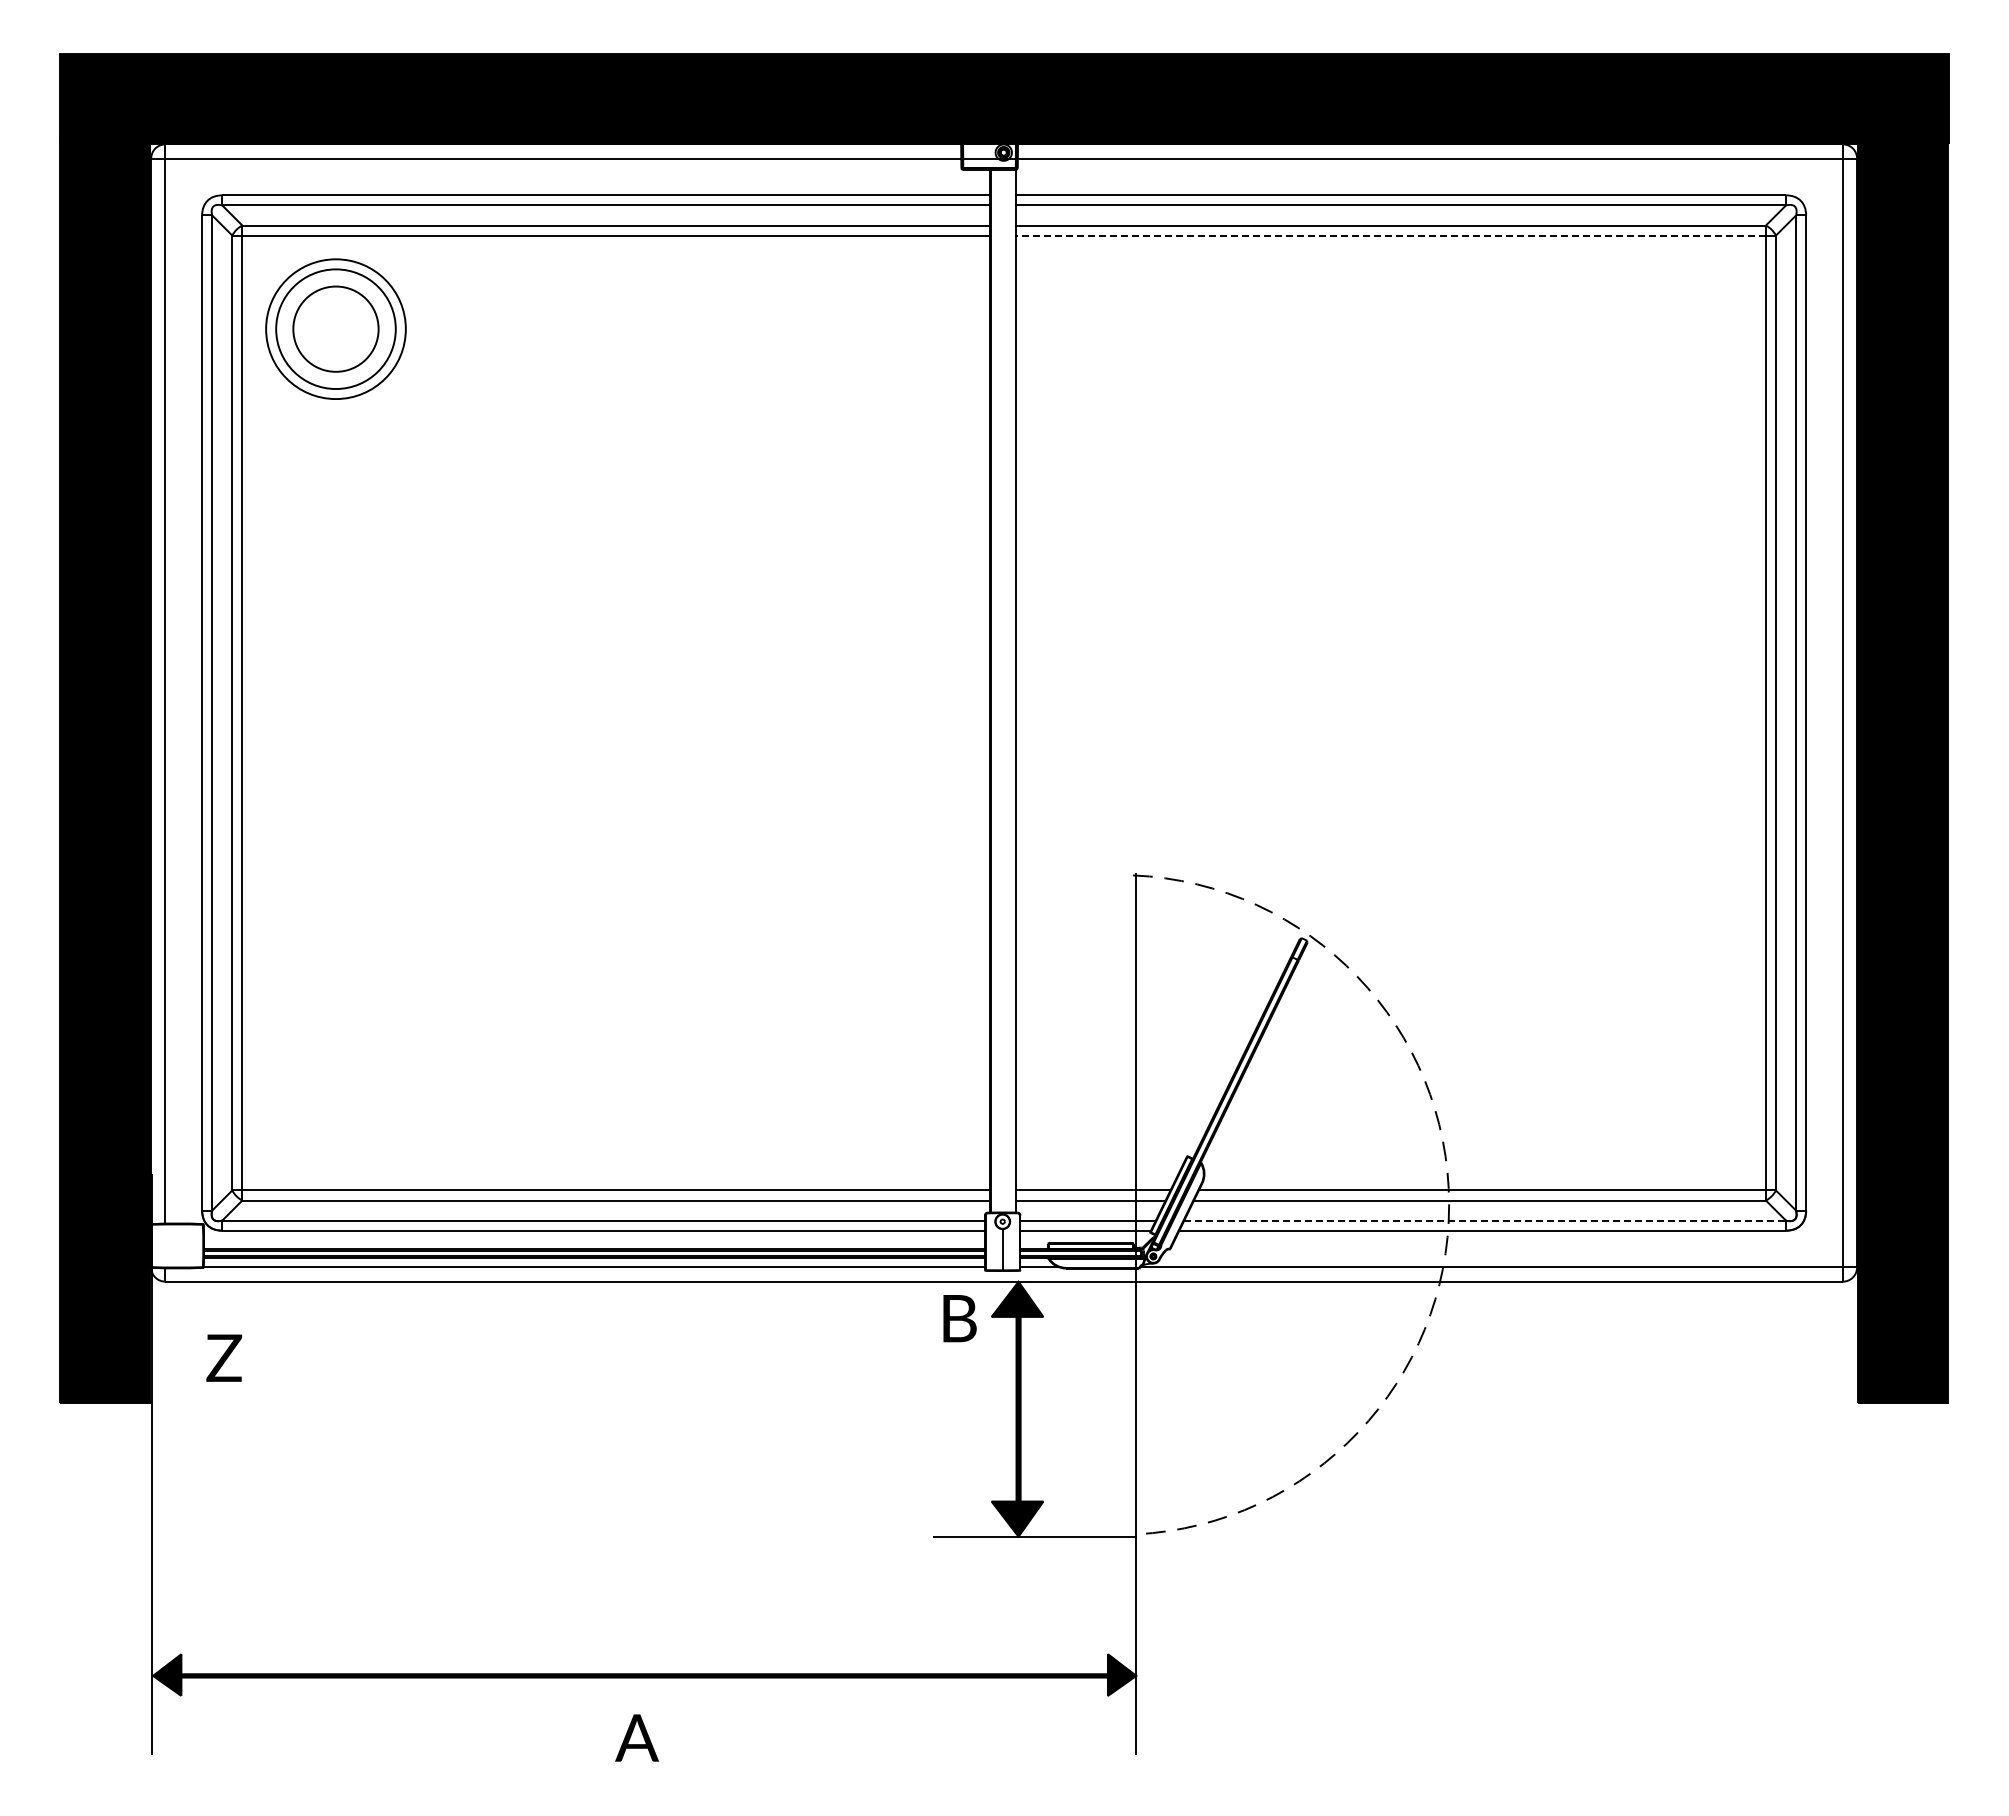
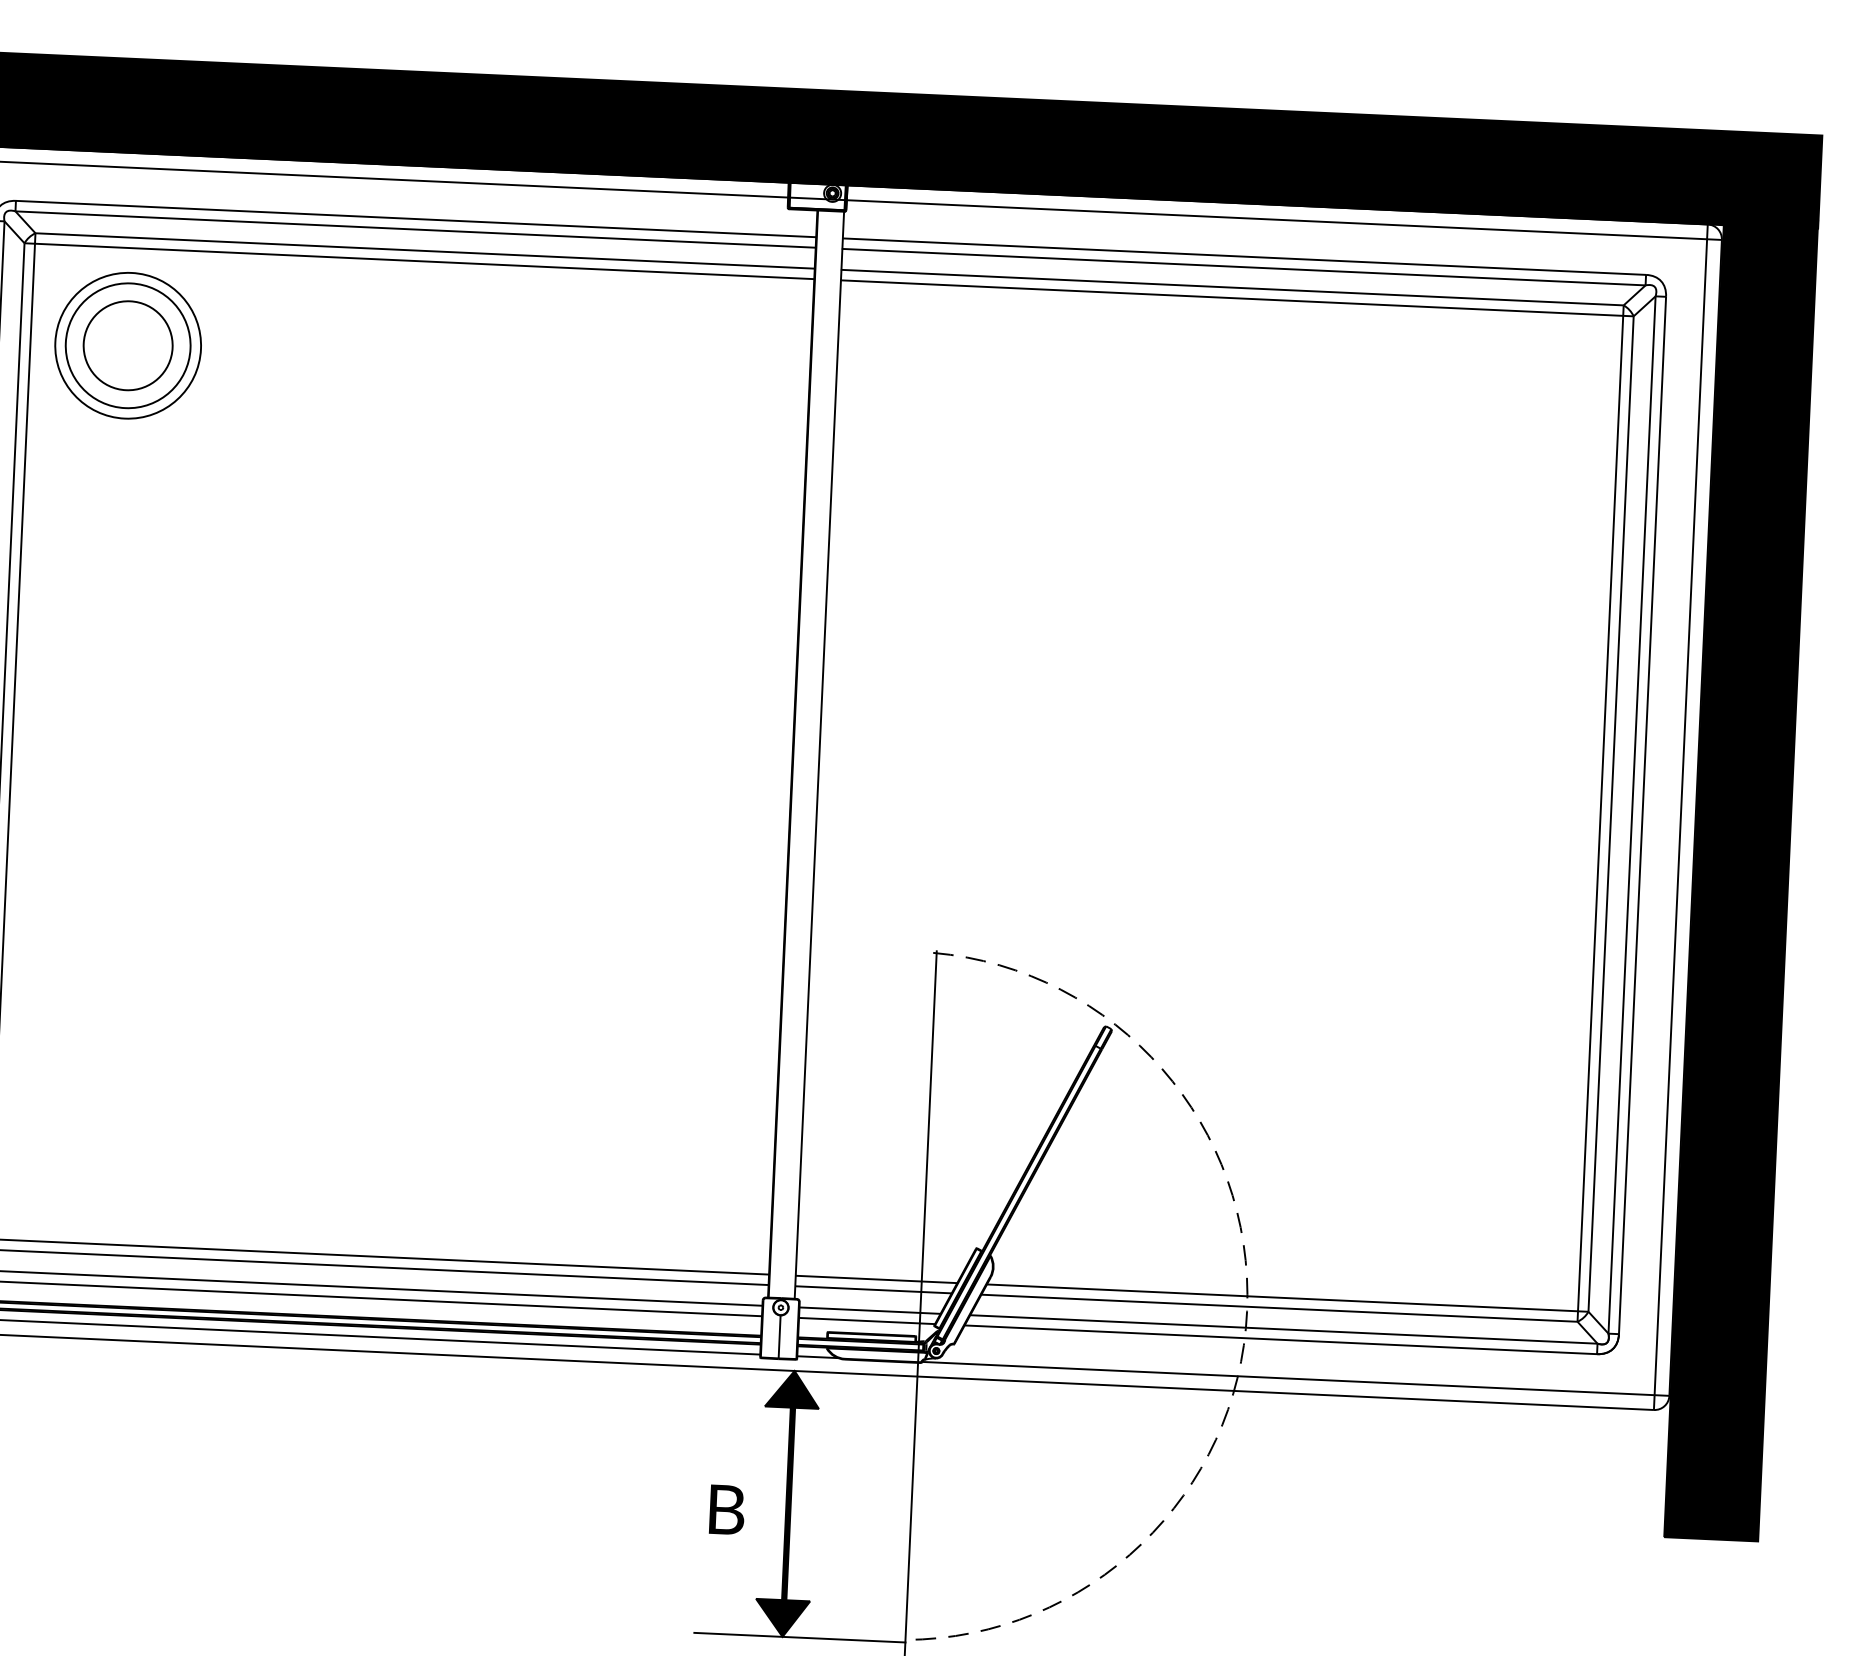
line: (1390, 235) -> (1231, 298), dashed -> solid
line: (1485, 1220) -> (1284, 1329), dashed -> solid
text: (959, 1318) -> (726, 1509), moved

